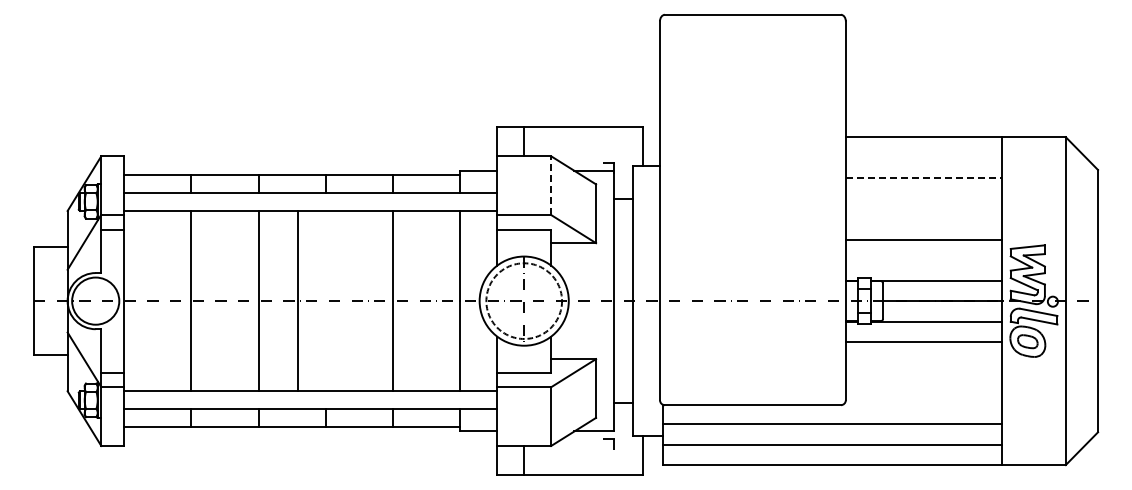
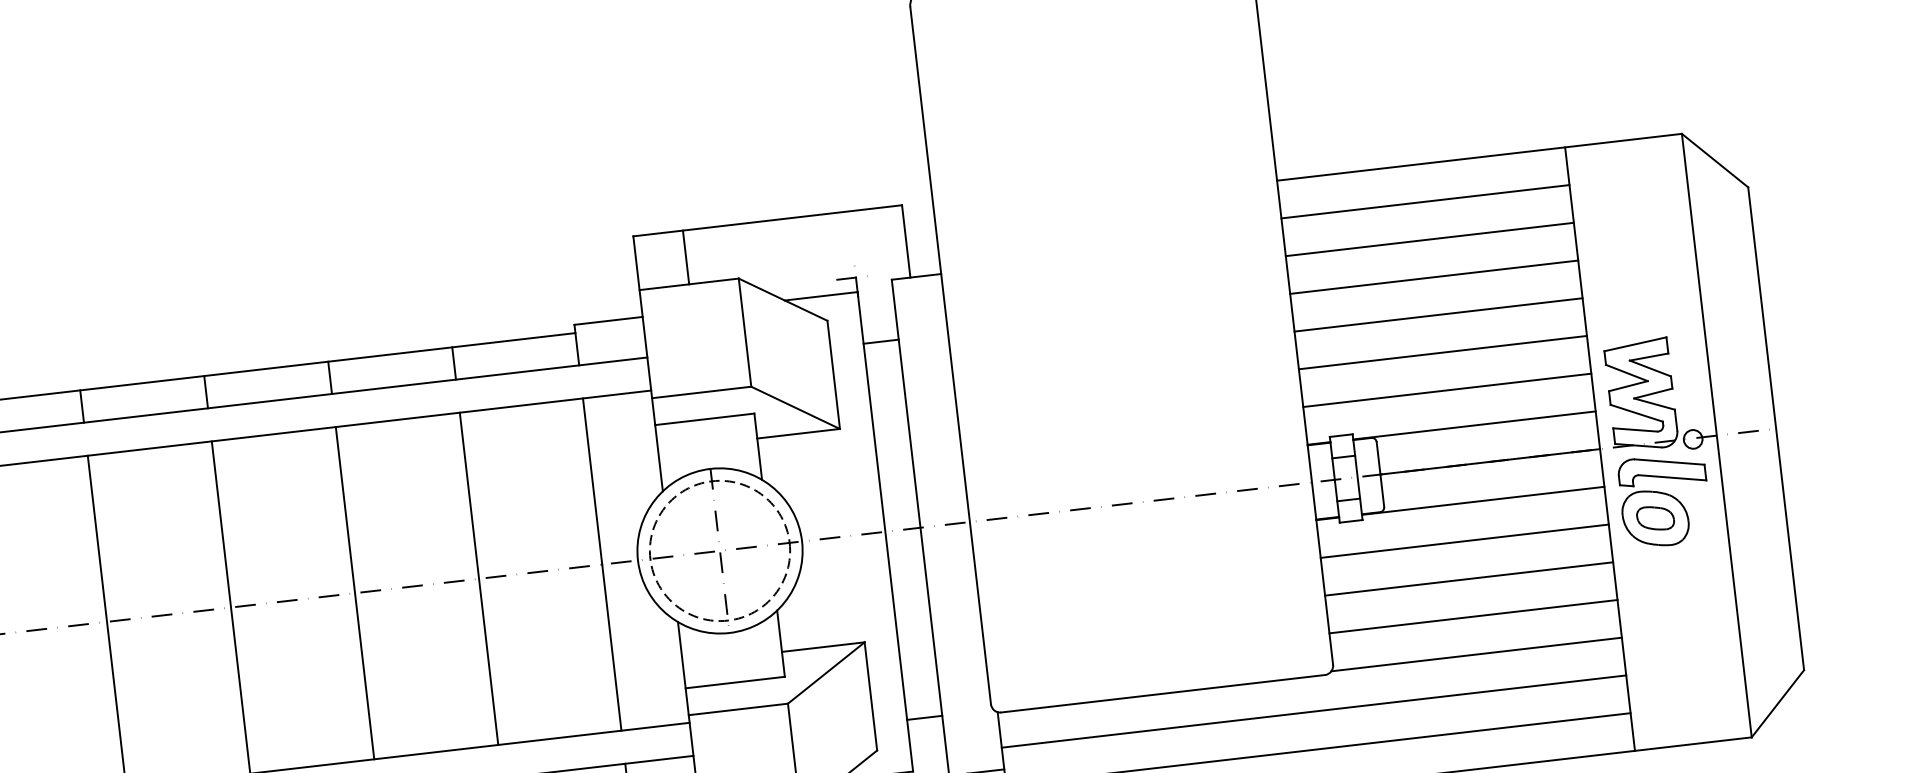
line: (923, 157) -> (1424, 201), added
line: (924, 178) -> (1430, 239), dashed -> solid
line: (551, 185) -> (745, 332), dashed -> solid
line: (923, 198) -> (1433, 277), added
line: (923, 219) -> (1437, 315), added
line: (923, 260) -> (1446, 391), added
line: (297, 300) -> (354, 592), moved
line: (923, 362) -> (1467, 578), added
line: (923, 383) -> (1472, 617), added
line: (923, 403) -> (1476, 654), added

